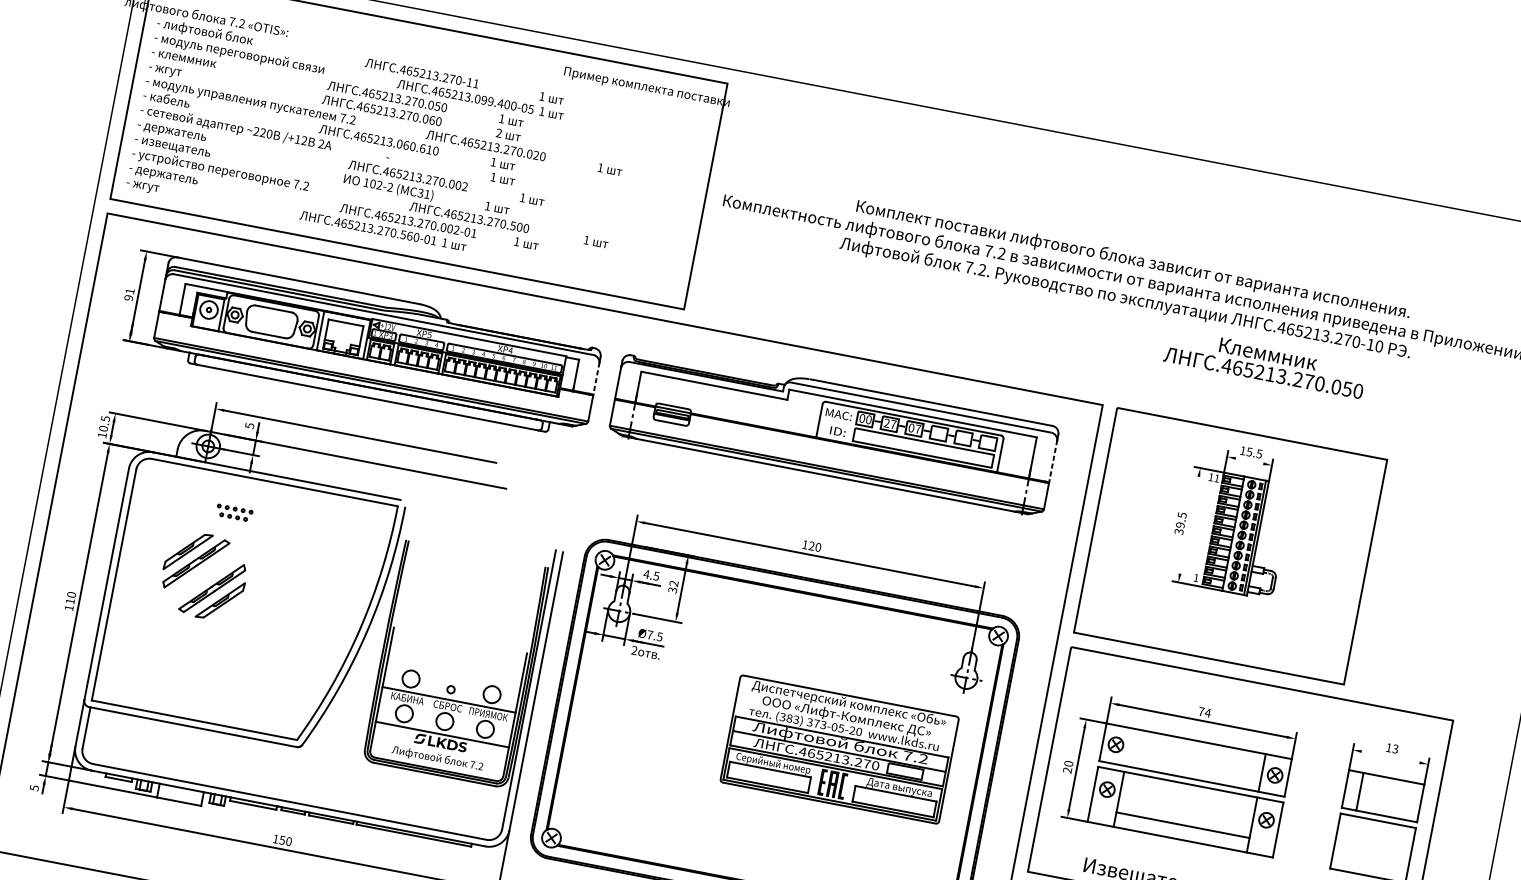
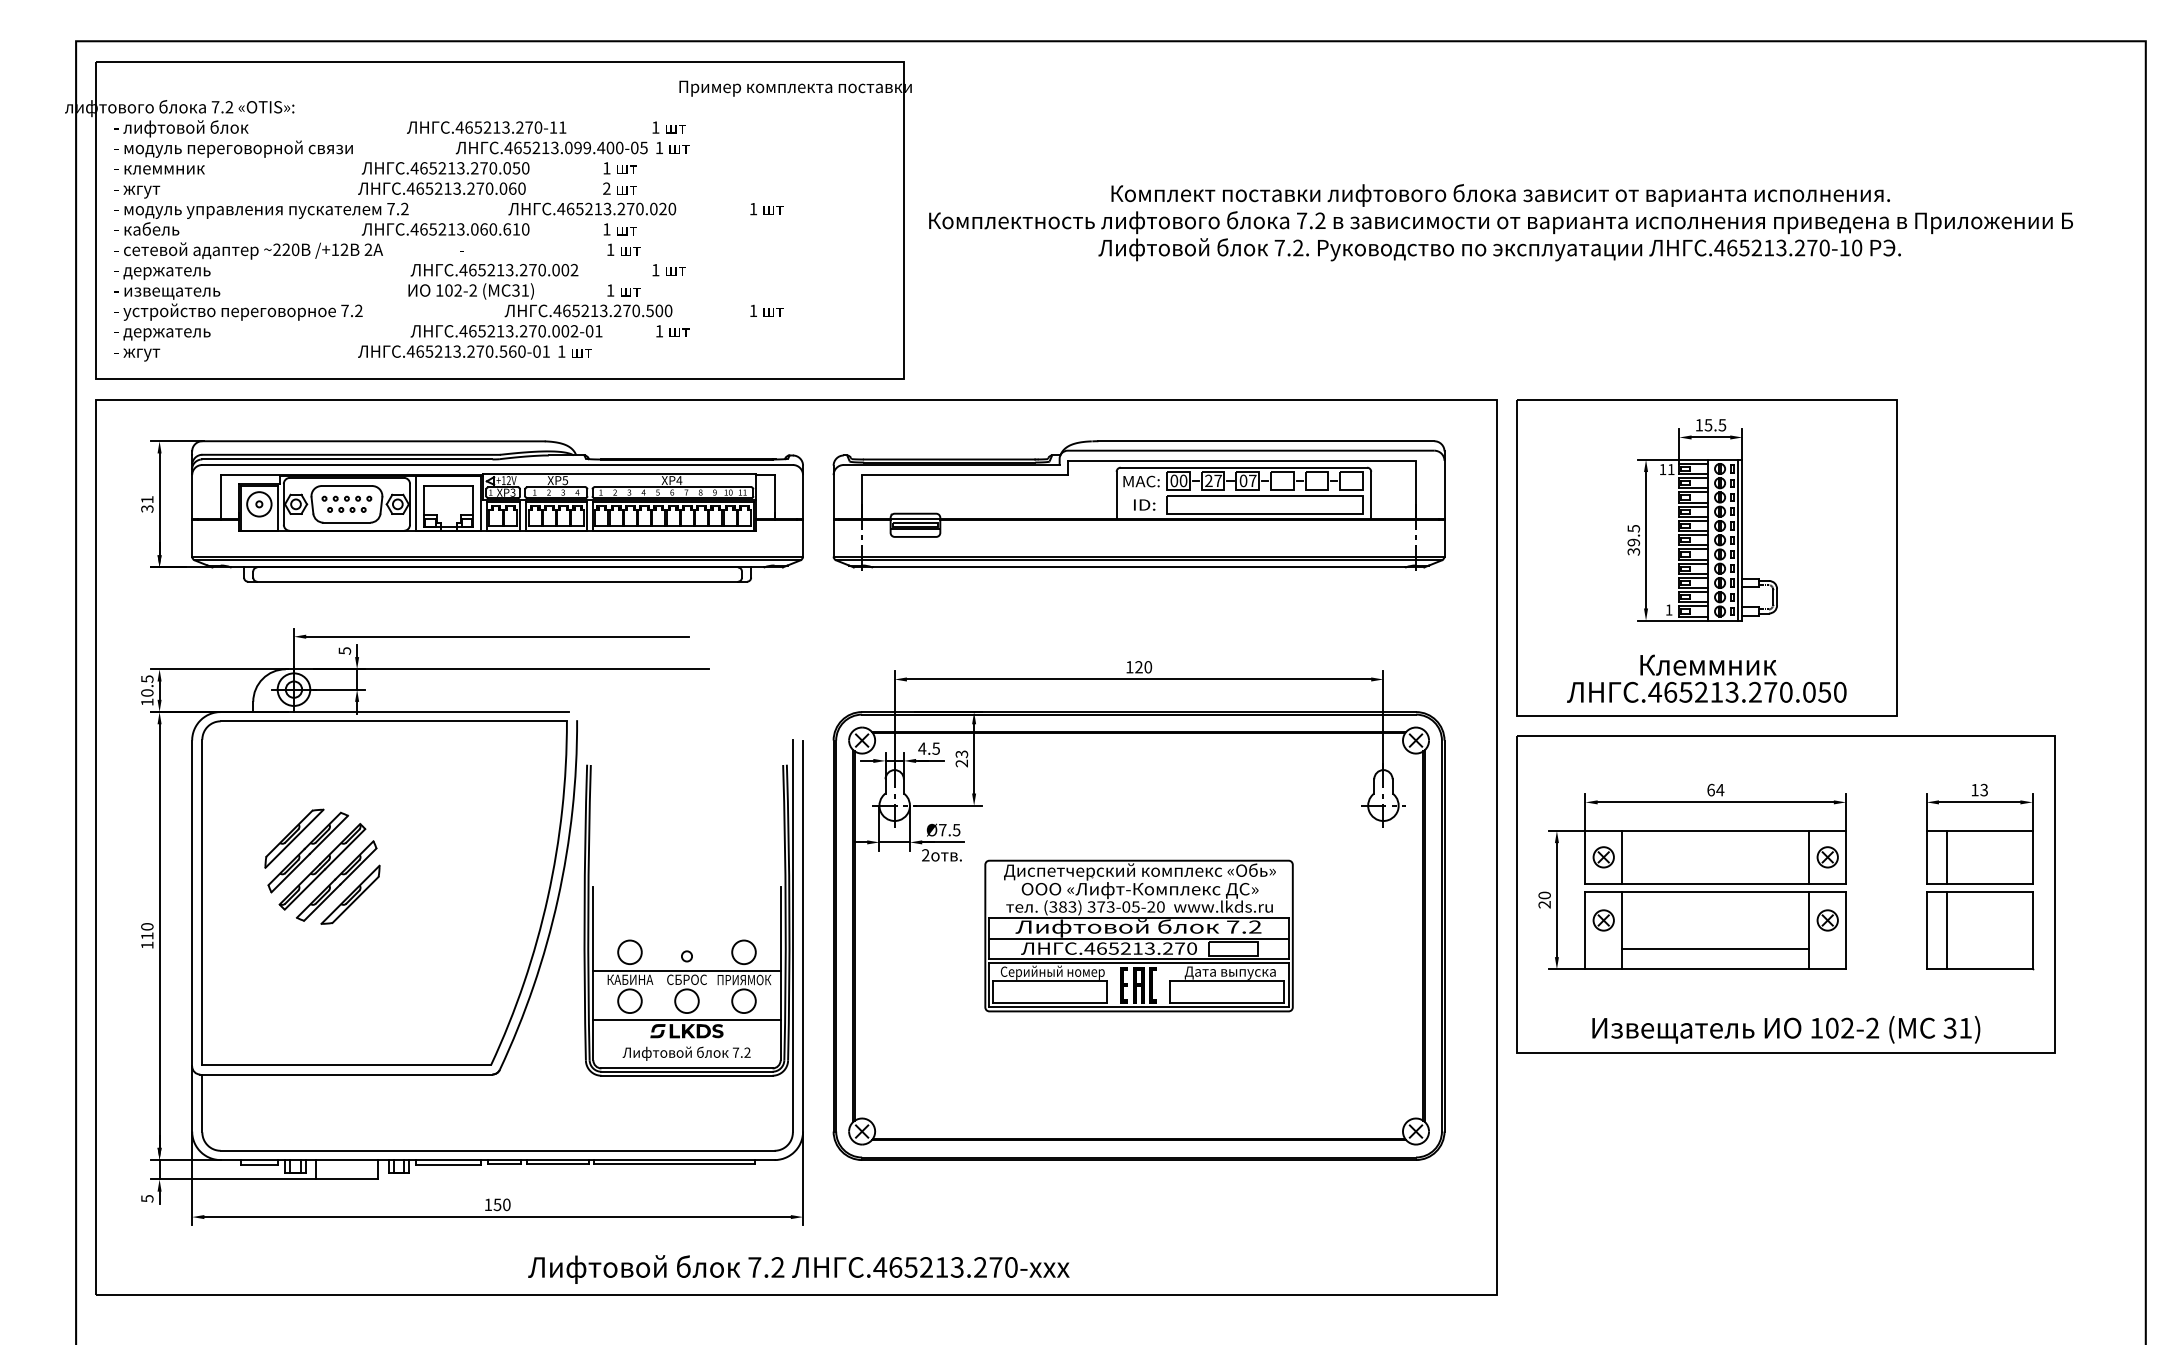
text: (128, 297) -> (147, 508), 91 -> 31
text: (1265, 363) -> (1706, 678), moved
line: (596, 378) -> (803, 496), dashed -> solid
line: (1053, 460) -> (1444, 488), dashed -> solid
line: (1249, 461) -> (1710, 437), added
part: (234, 512) -> (346, 503), moved
line: (1189, 525) -> (1646, 540), added
part: (204, 575) -> (322, 866), added
text: (673, 586) -> (962, 758), 32 -> 23
text: (1201, 711) -> (1710, 789), 74 -> 64
line: (1129, 746) -> (1622, 856), added
part: (839, 749) -> (1138, 935), moved
line: (1390, 757) -> (1979, 802), added
line: (1350, 843) -> (1947, 930), added

